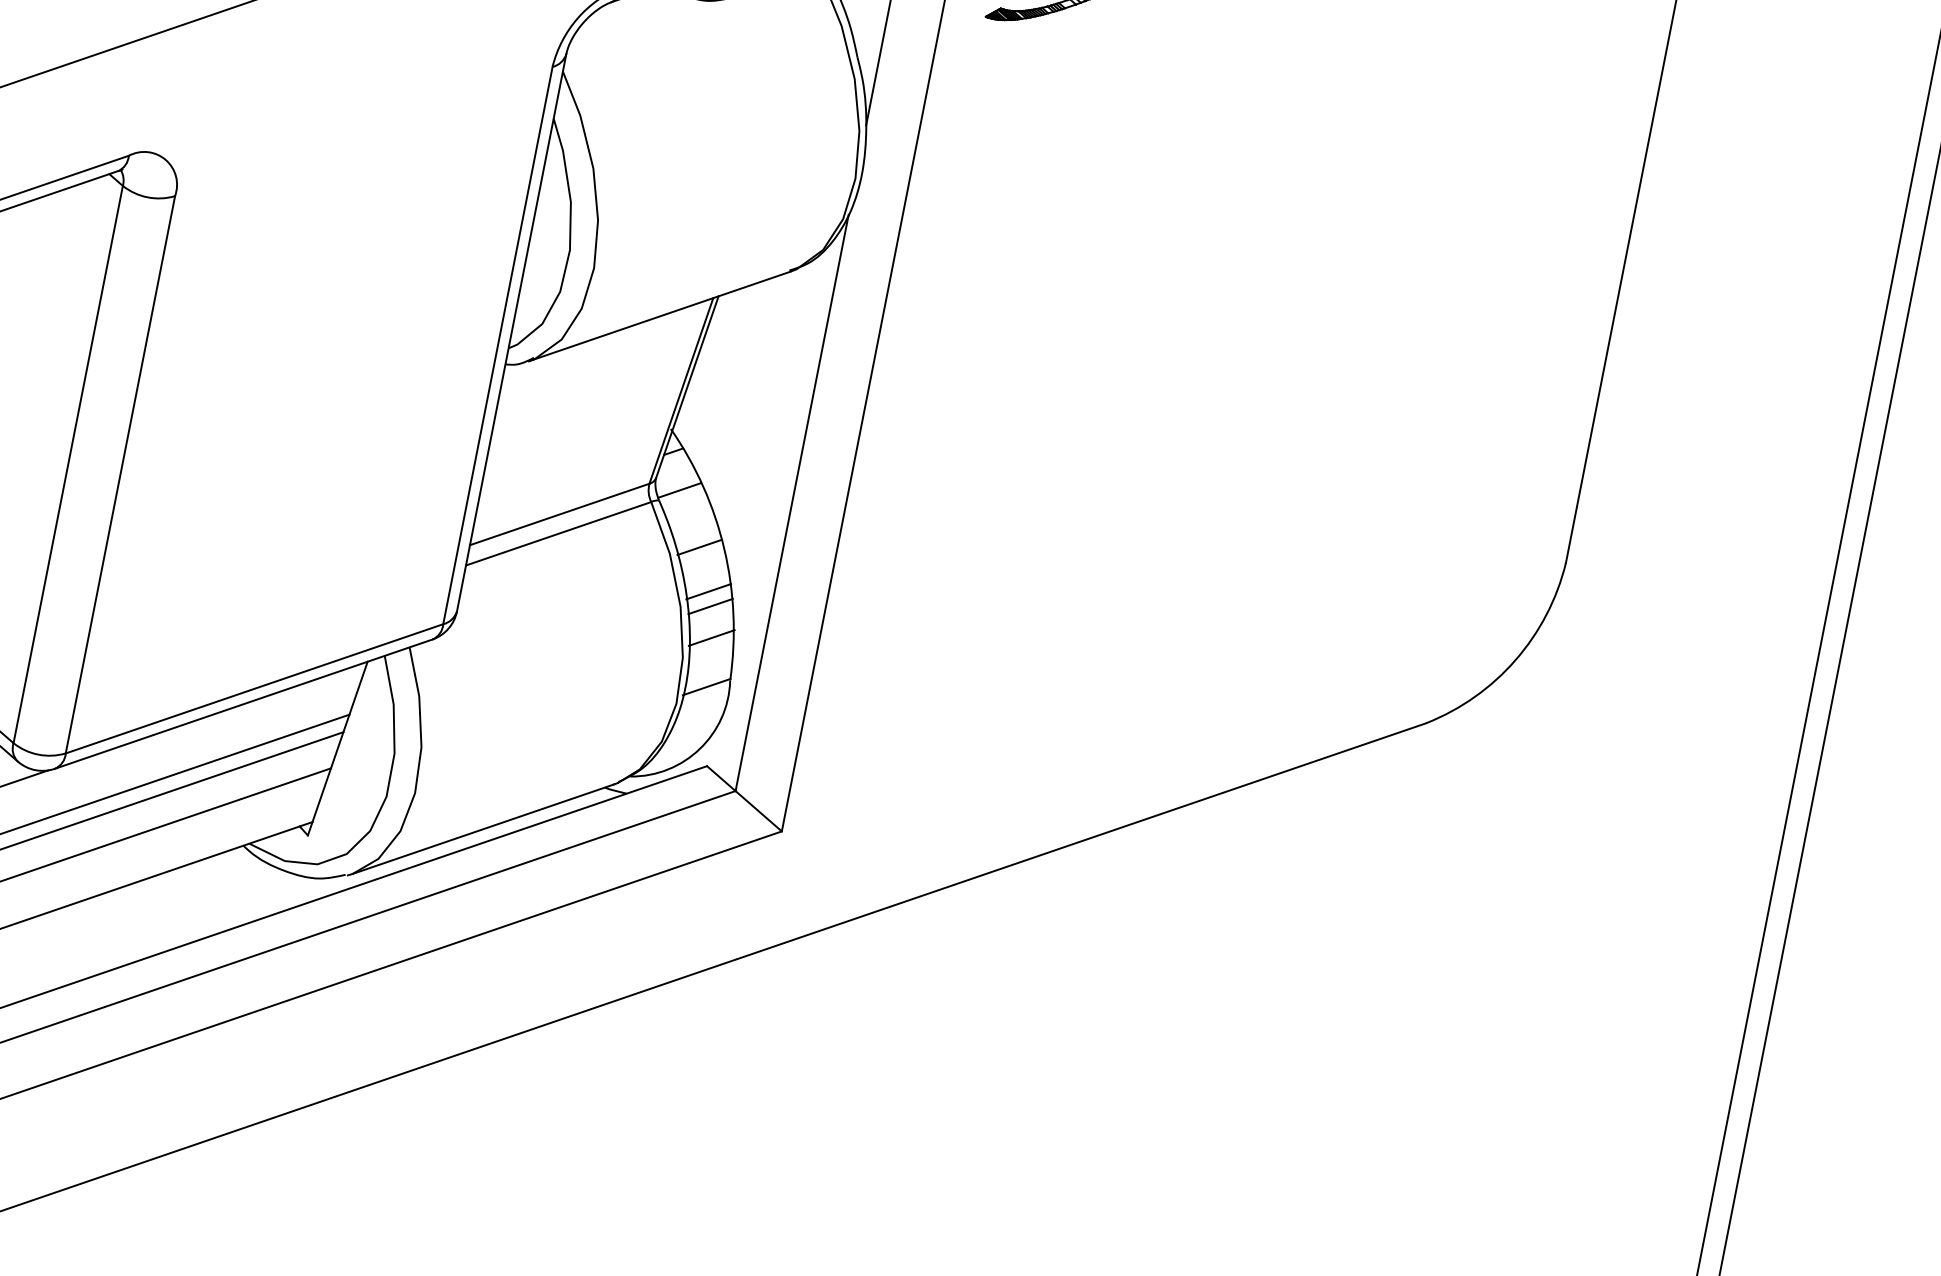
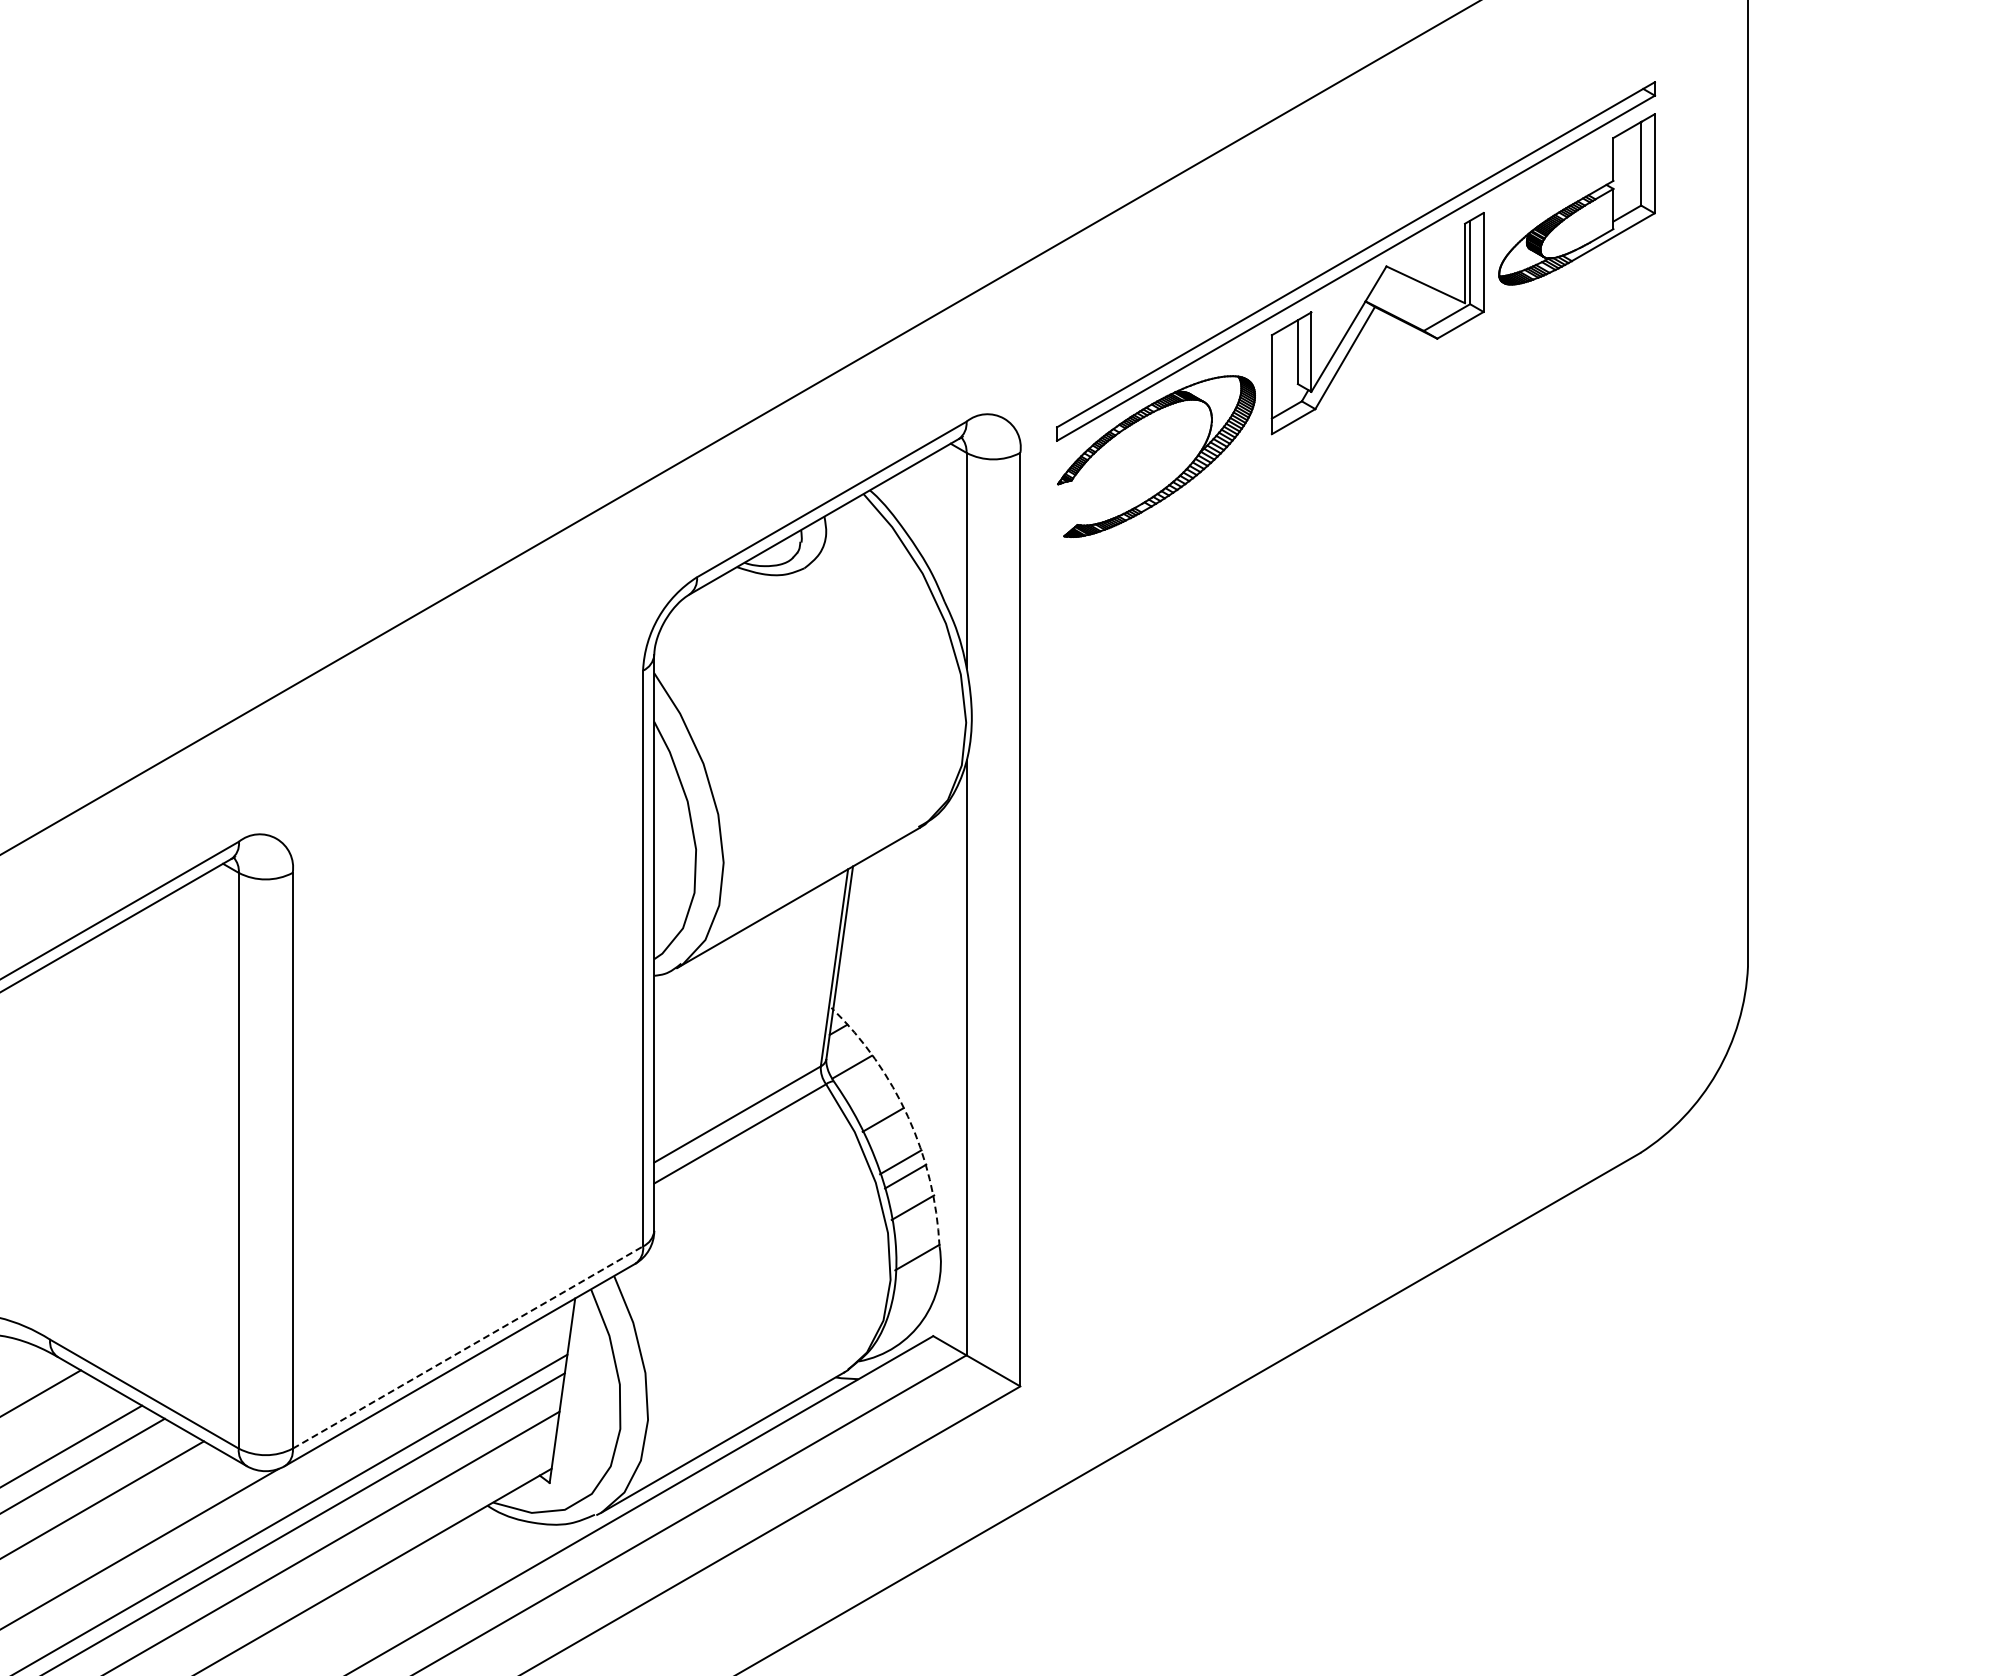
arc: (724, 548) -> (908, 1116), solid -> dashed
line: (255, 688) -> (468, 1347), solid -> dashed

